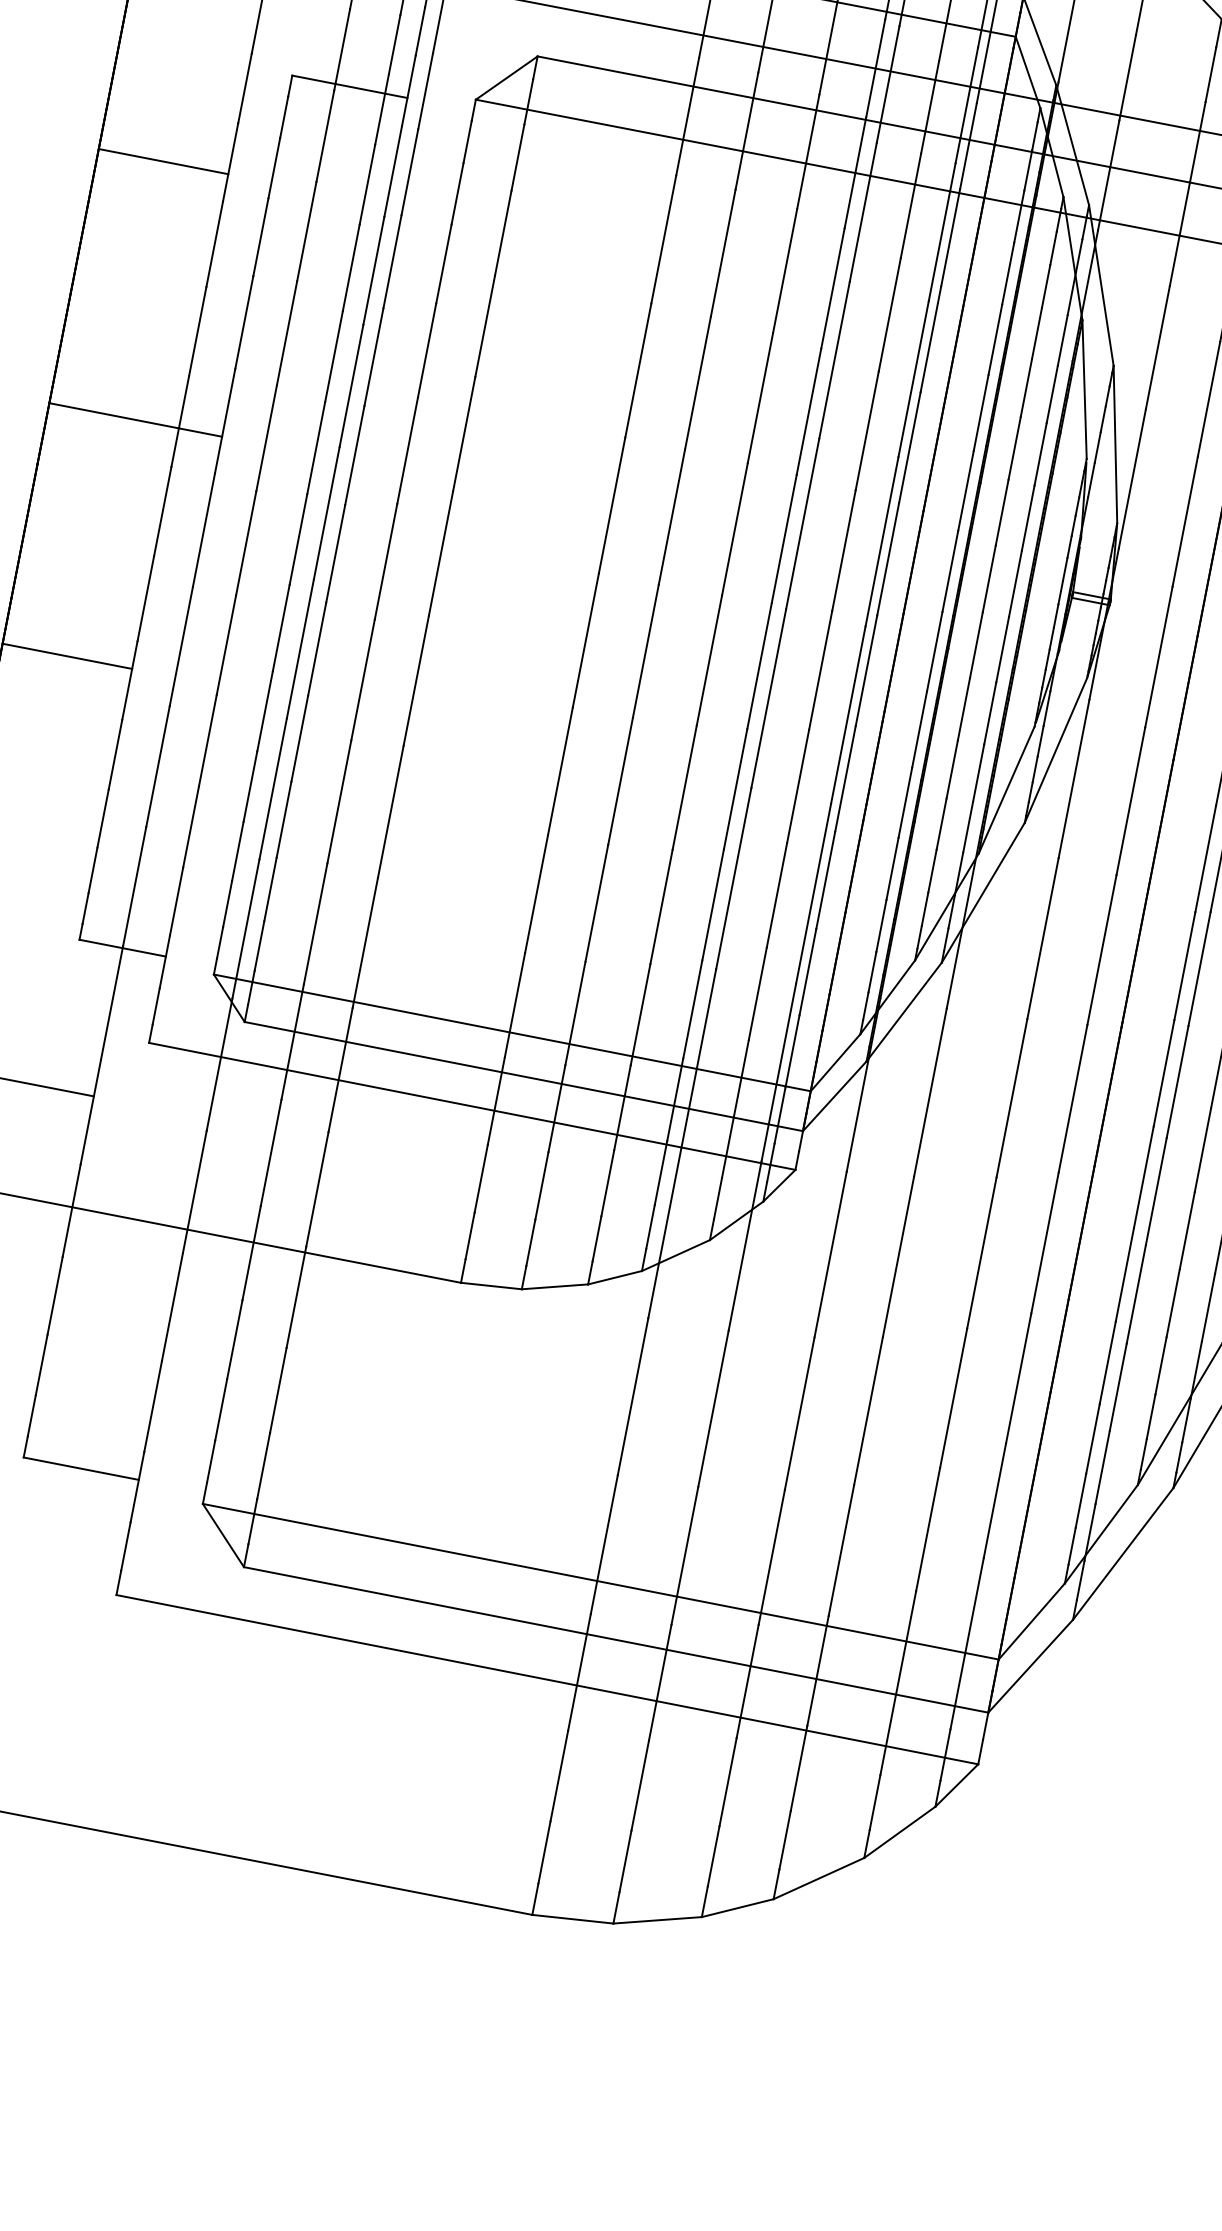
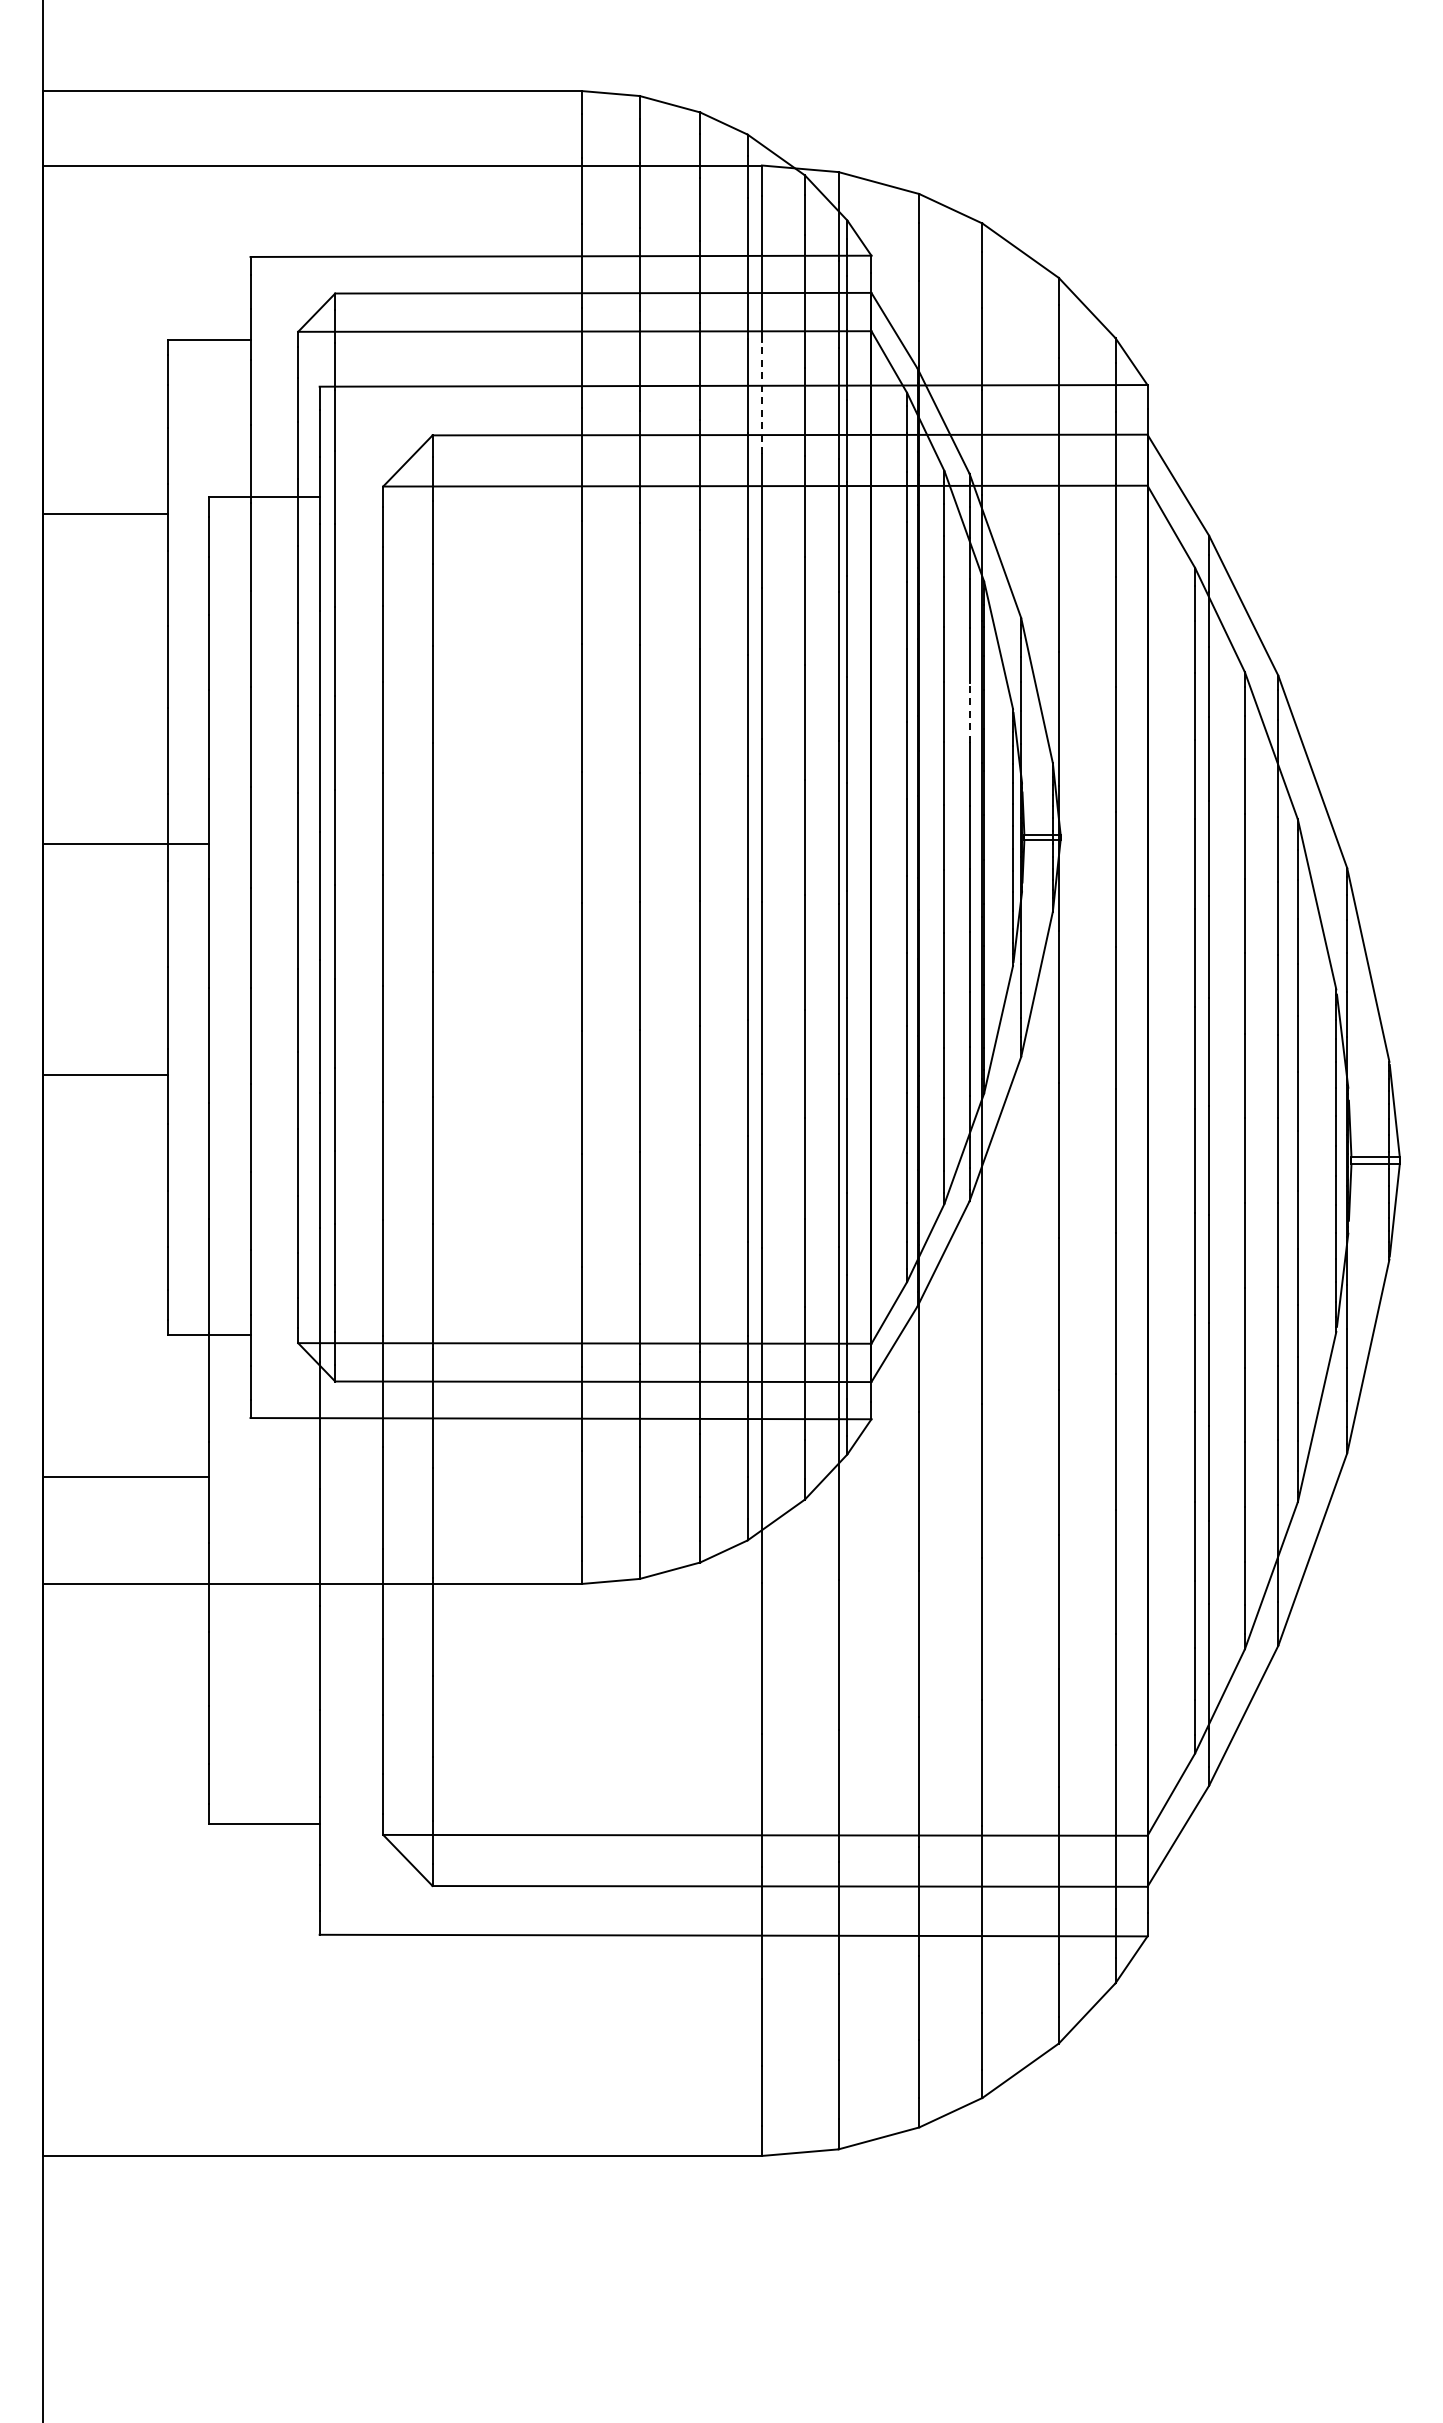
line: (887, 84) -> (761, 398), solid -> dashed
line: (163, 161) -> (105, 513), moved
line: (1040, 454) -> (969, 713), solid -> dashed

